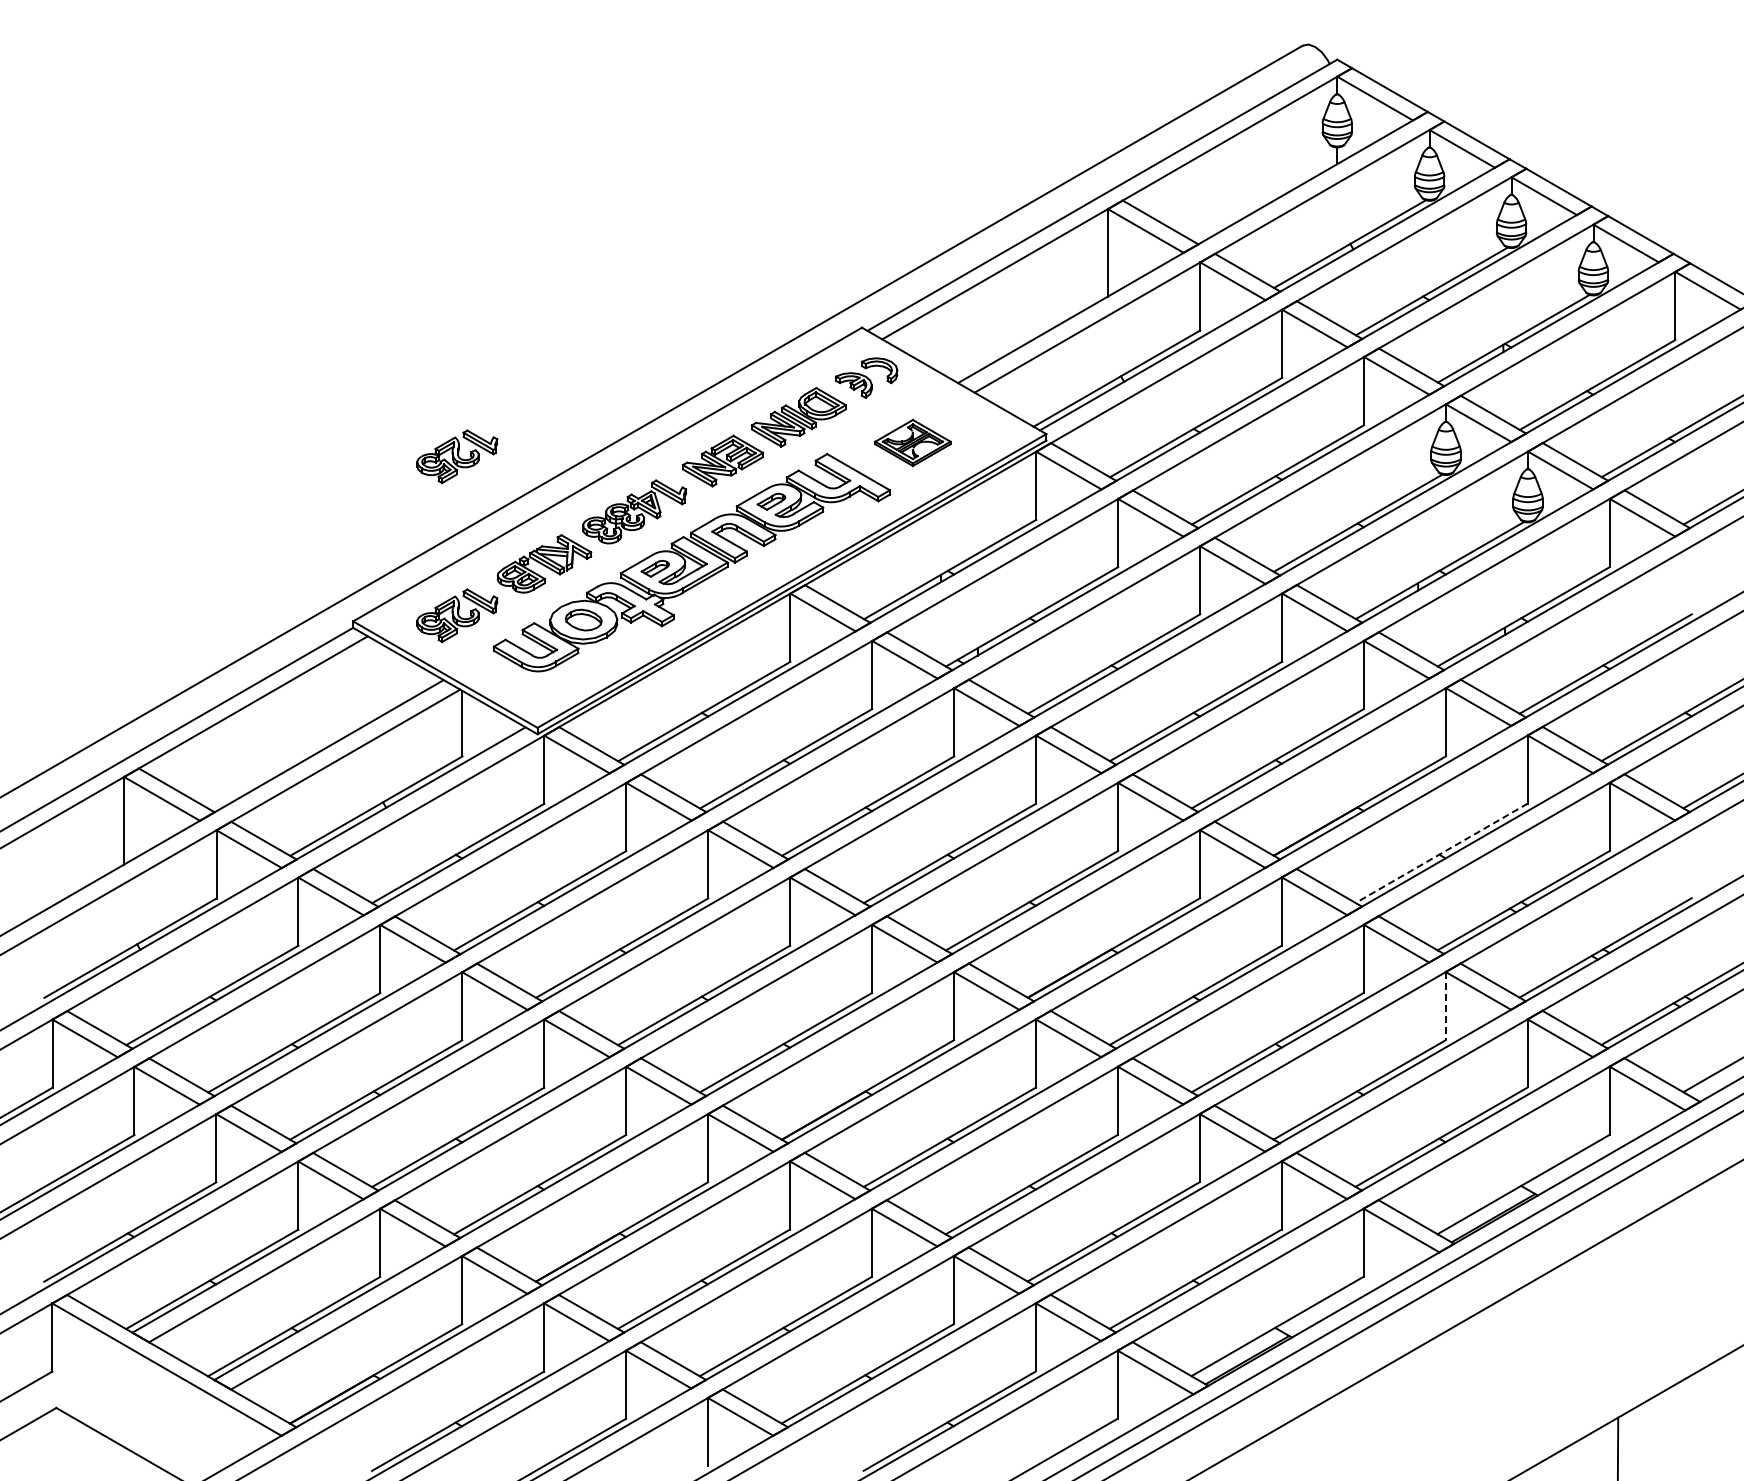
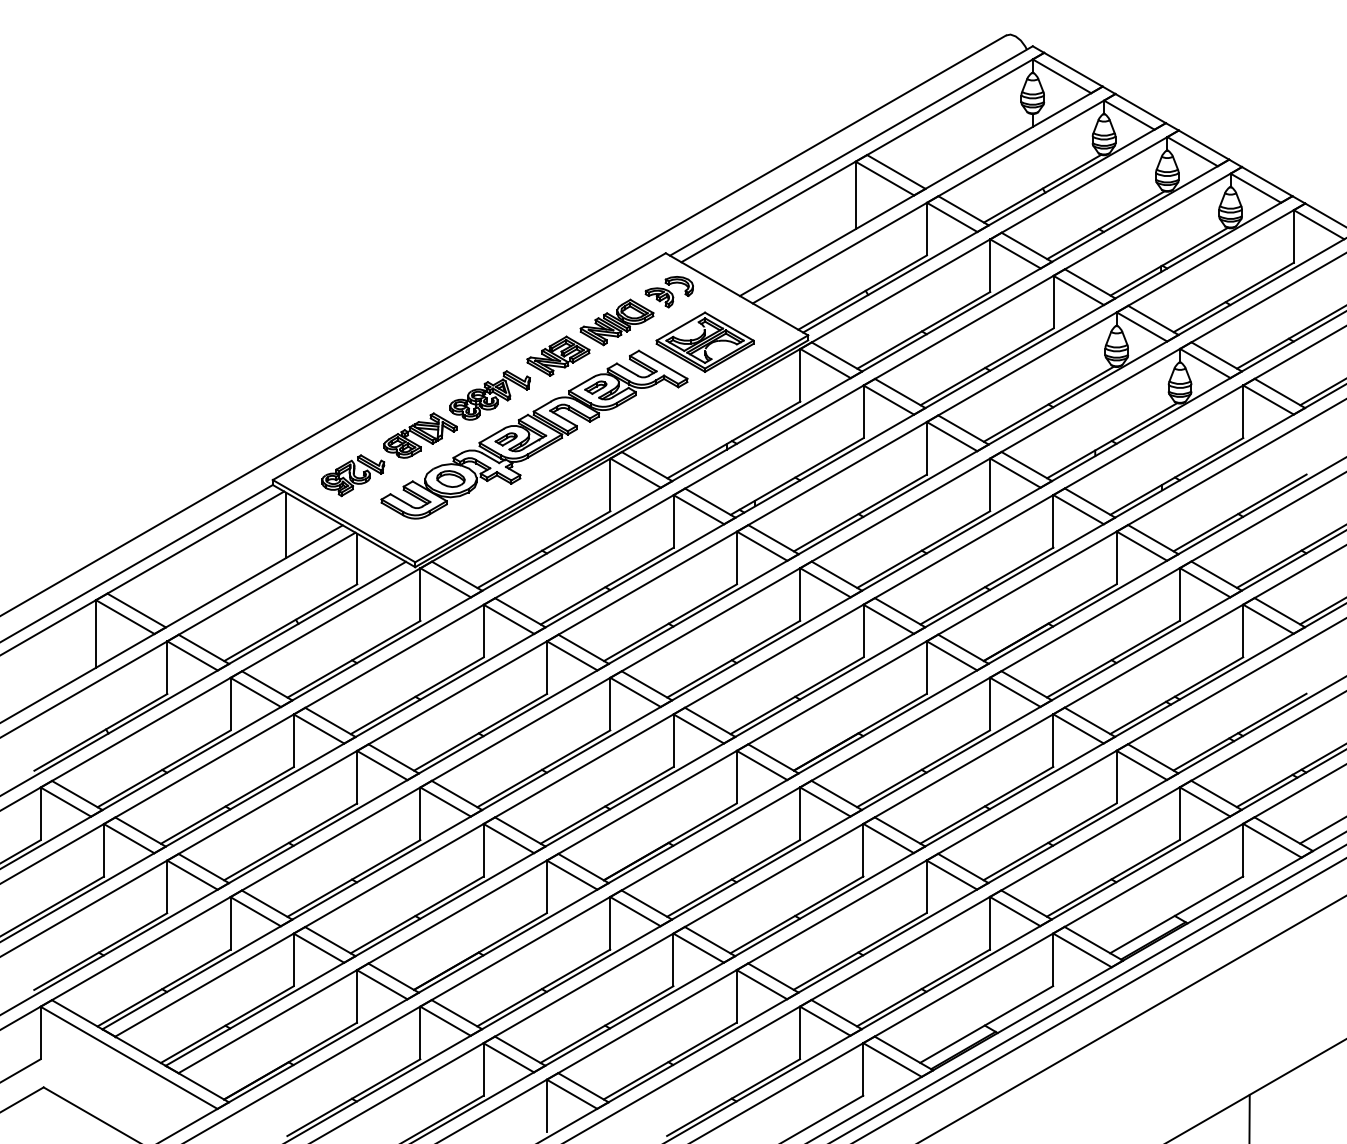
part: (912, 442) -> (704, 341), size x1.67
part: (457, 456) -> (353, 352), removed
line: (370, 679) -> (286, 524), added
line: (1441, 853) -> (1113, 659), dashed -> solid
line: (1445, 1006) -> (1116, 777), dashed -> solid

